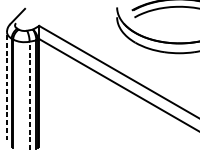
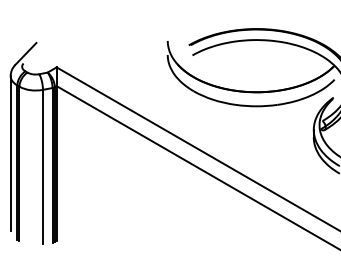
line: (6, 85) -> (10, 152), dashed -> solid
line: (29, 95) -> (42, 166), dashed -> solid

